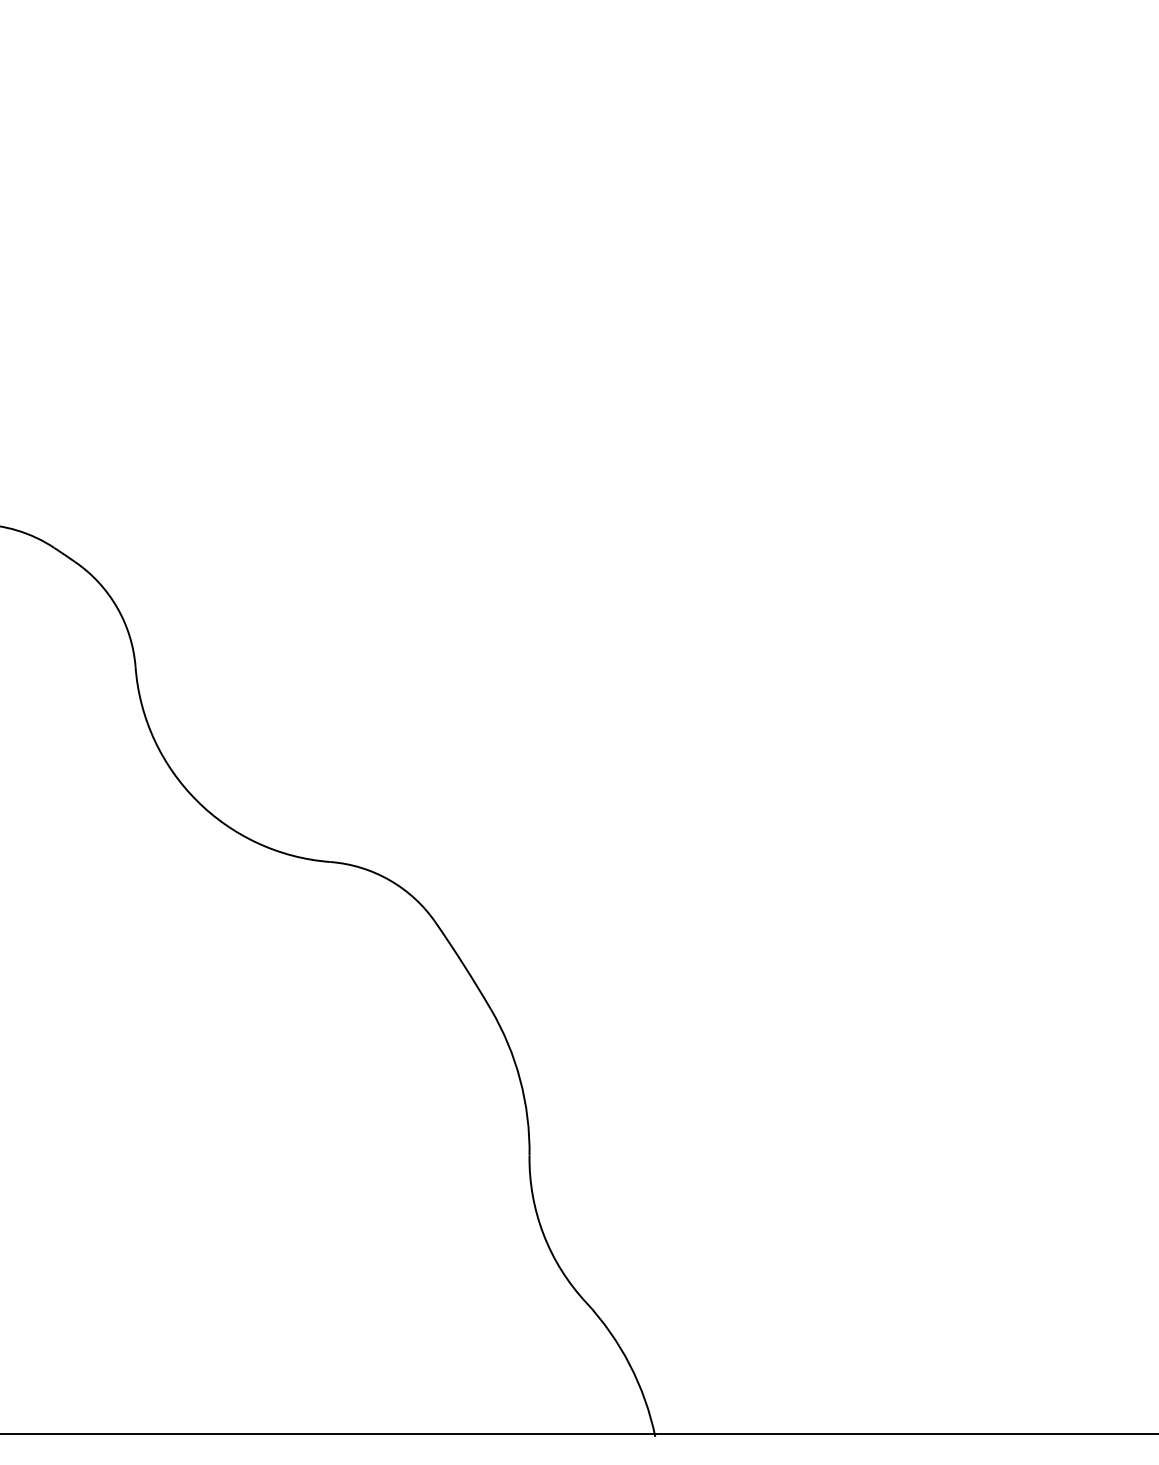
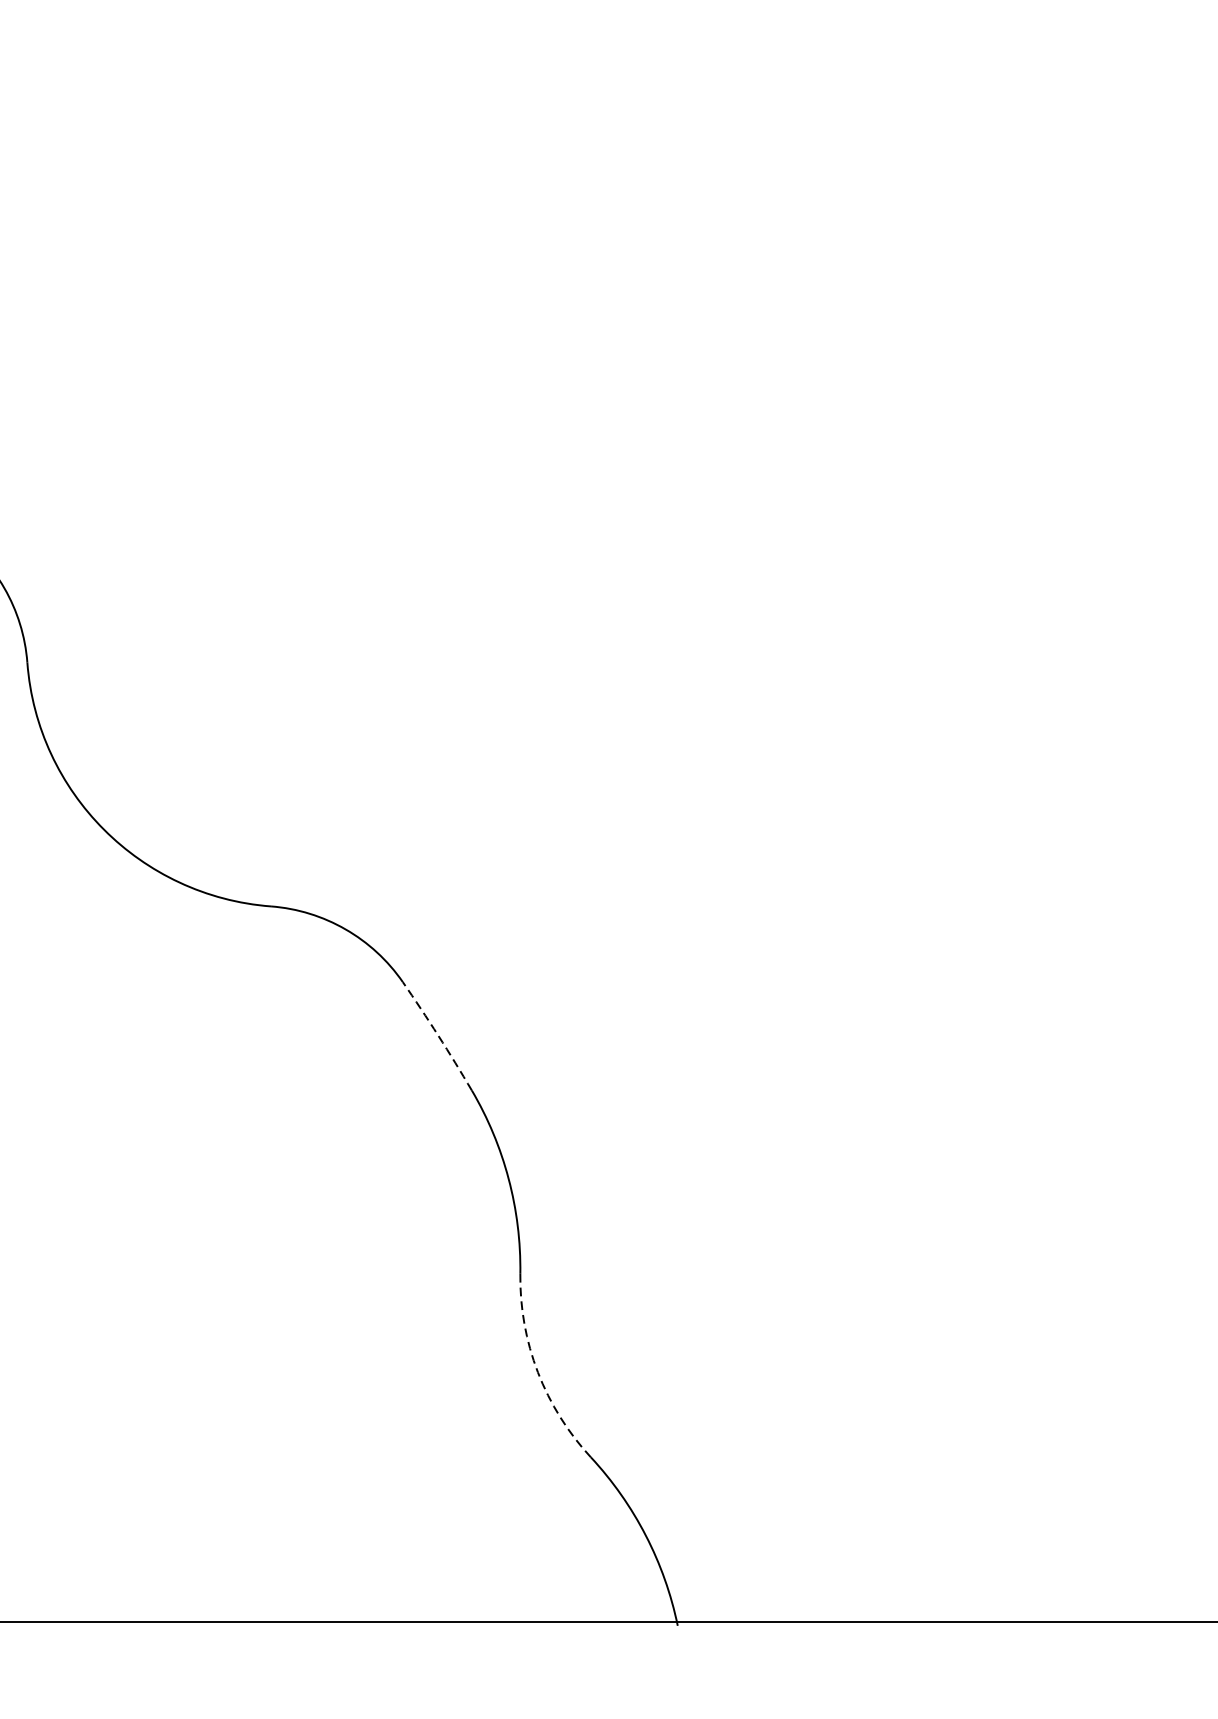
arc: (464, 965) -> (438, 1035), solid -> dashed
arc: (543, 1234) -> (537, 1372), solid -> dashed

